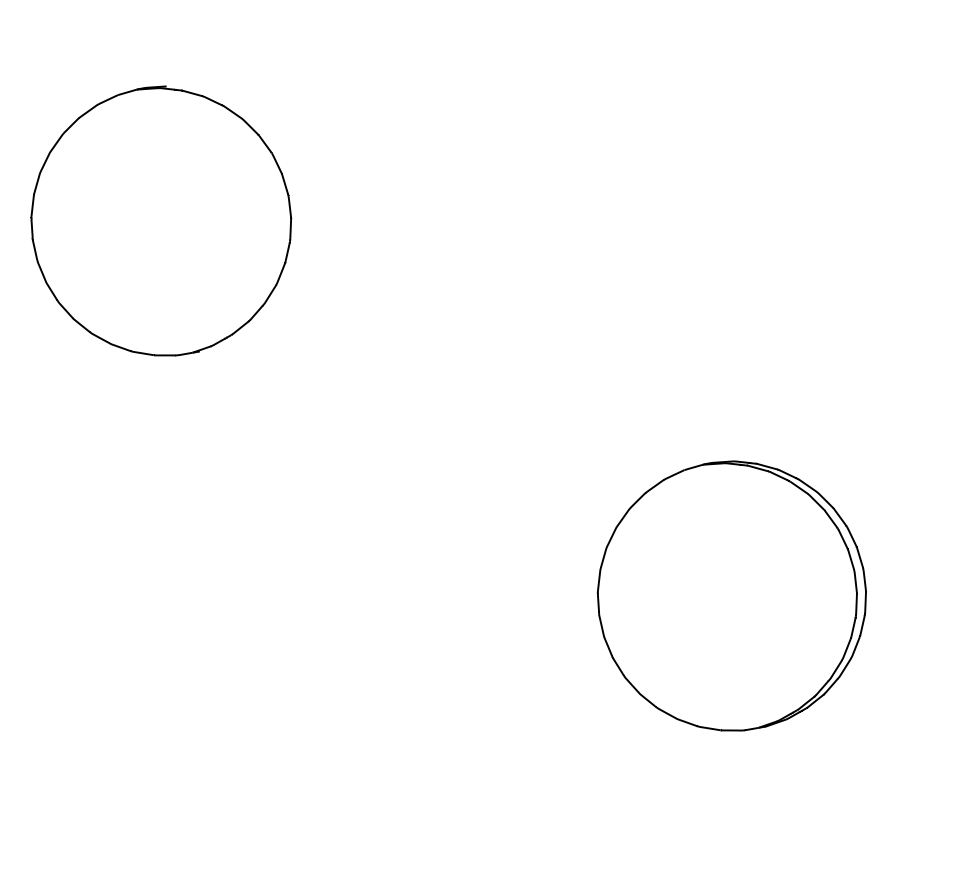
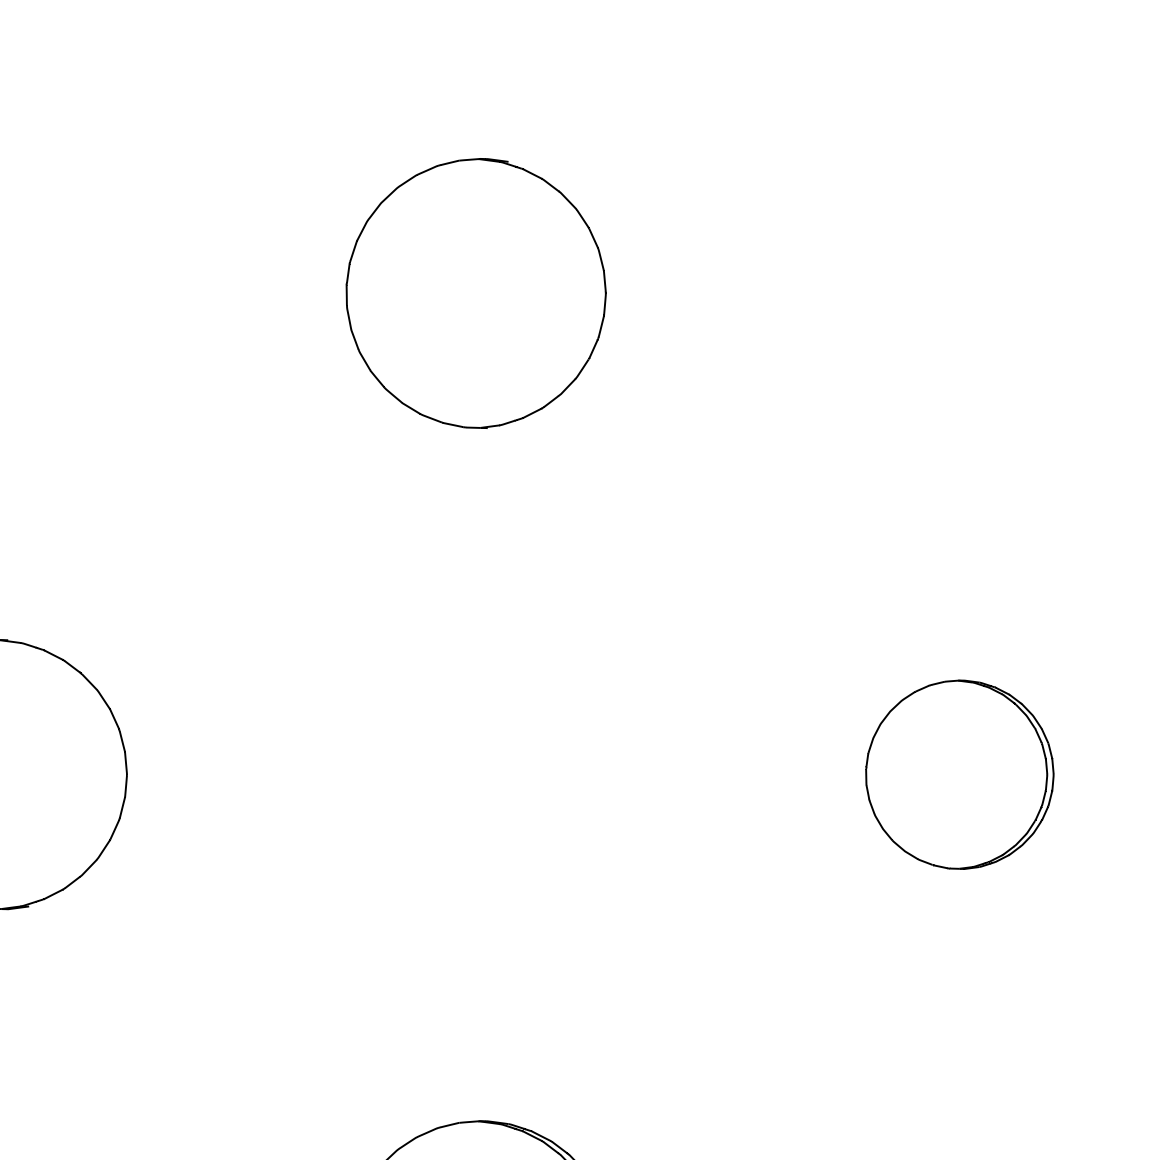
part: (731, 595) -> (959, 774), size x0.7

